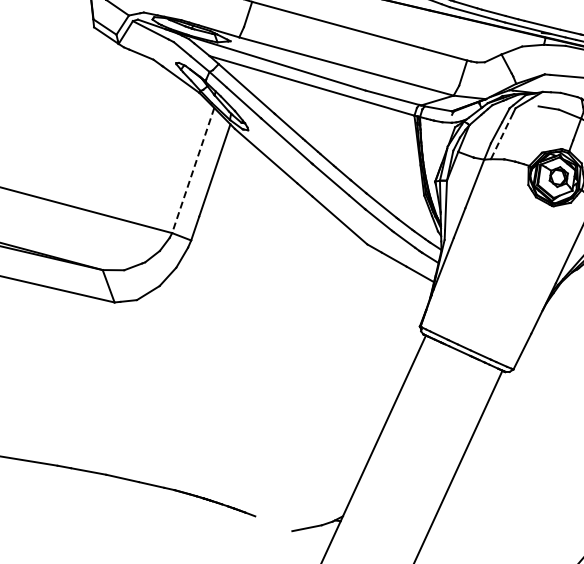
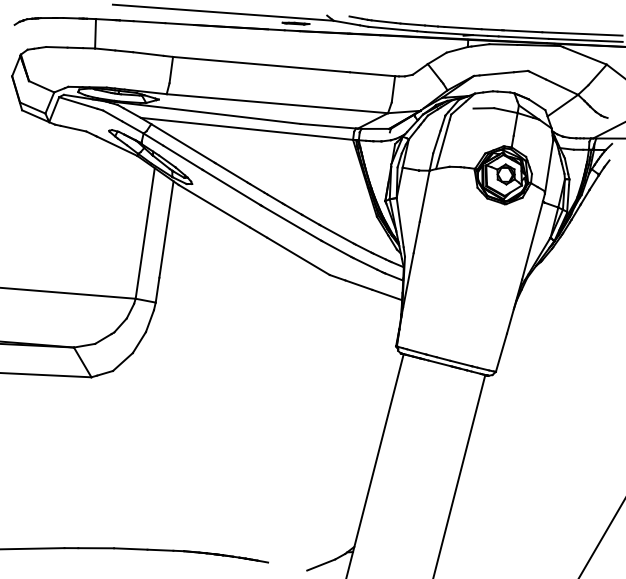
line: (501, 136) -> (442, 144), dashed -> solid
line: (193, 170) -> (145, 233), dashed -> solid

